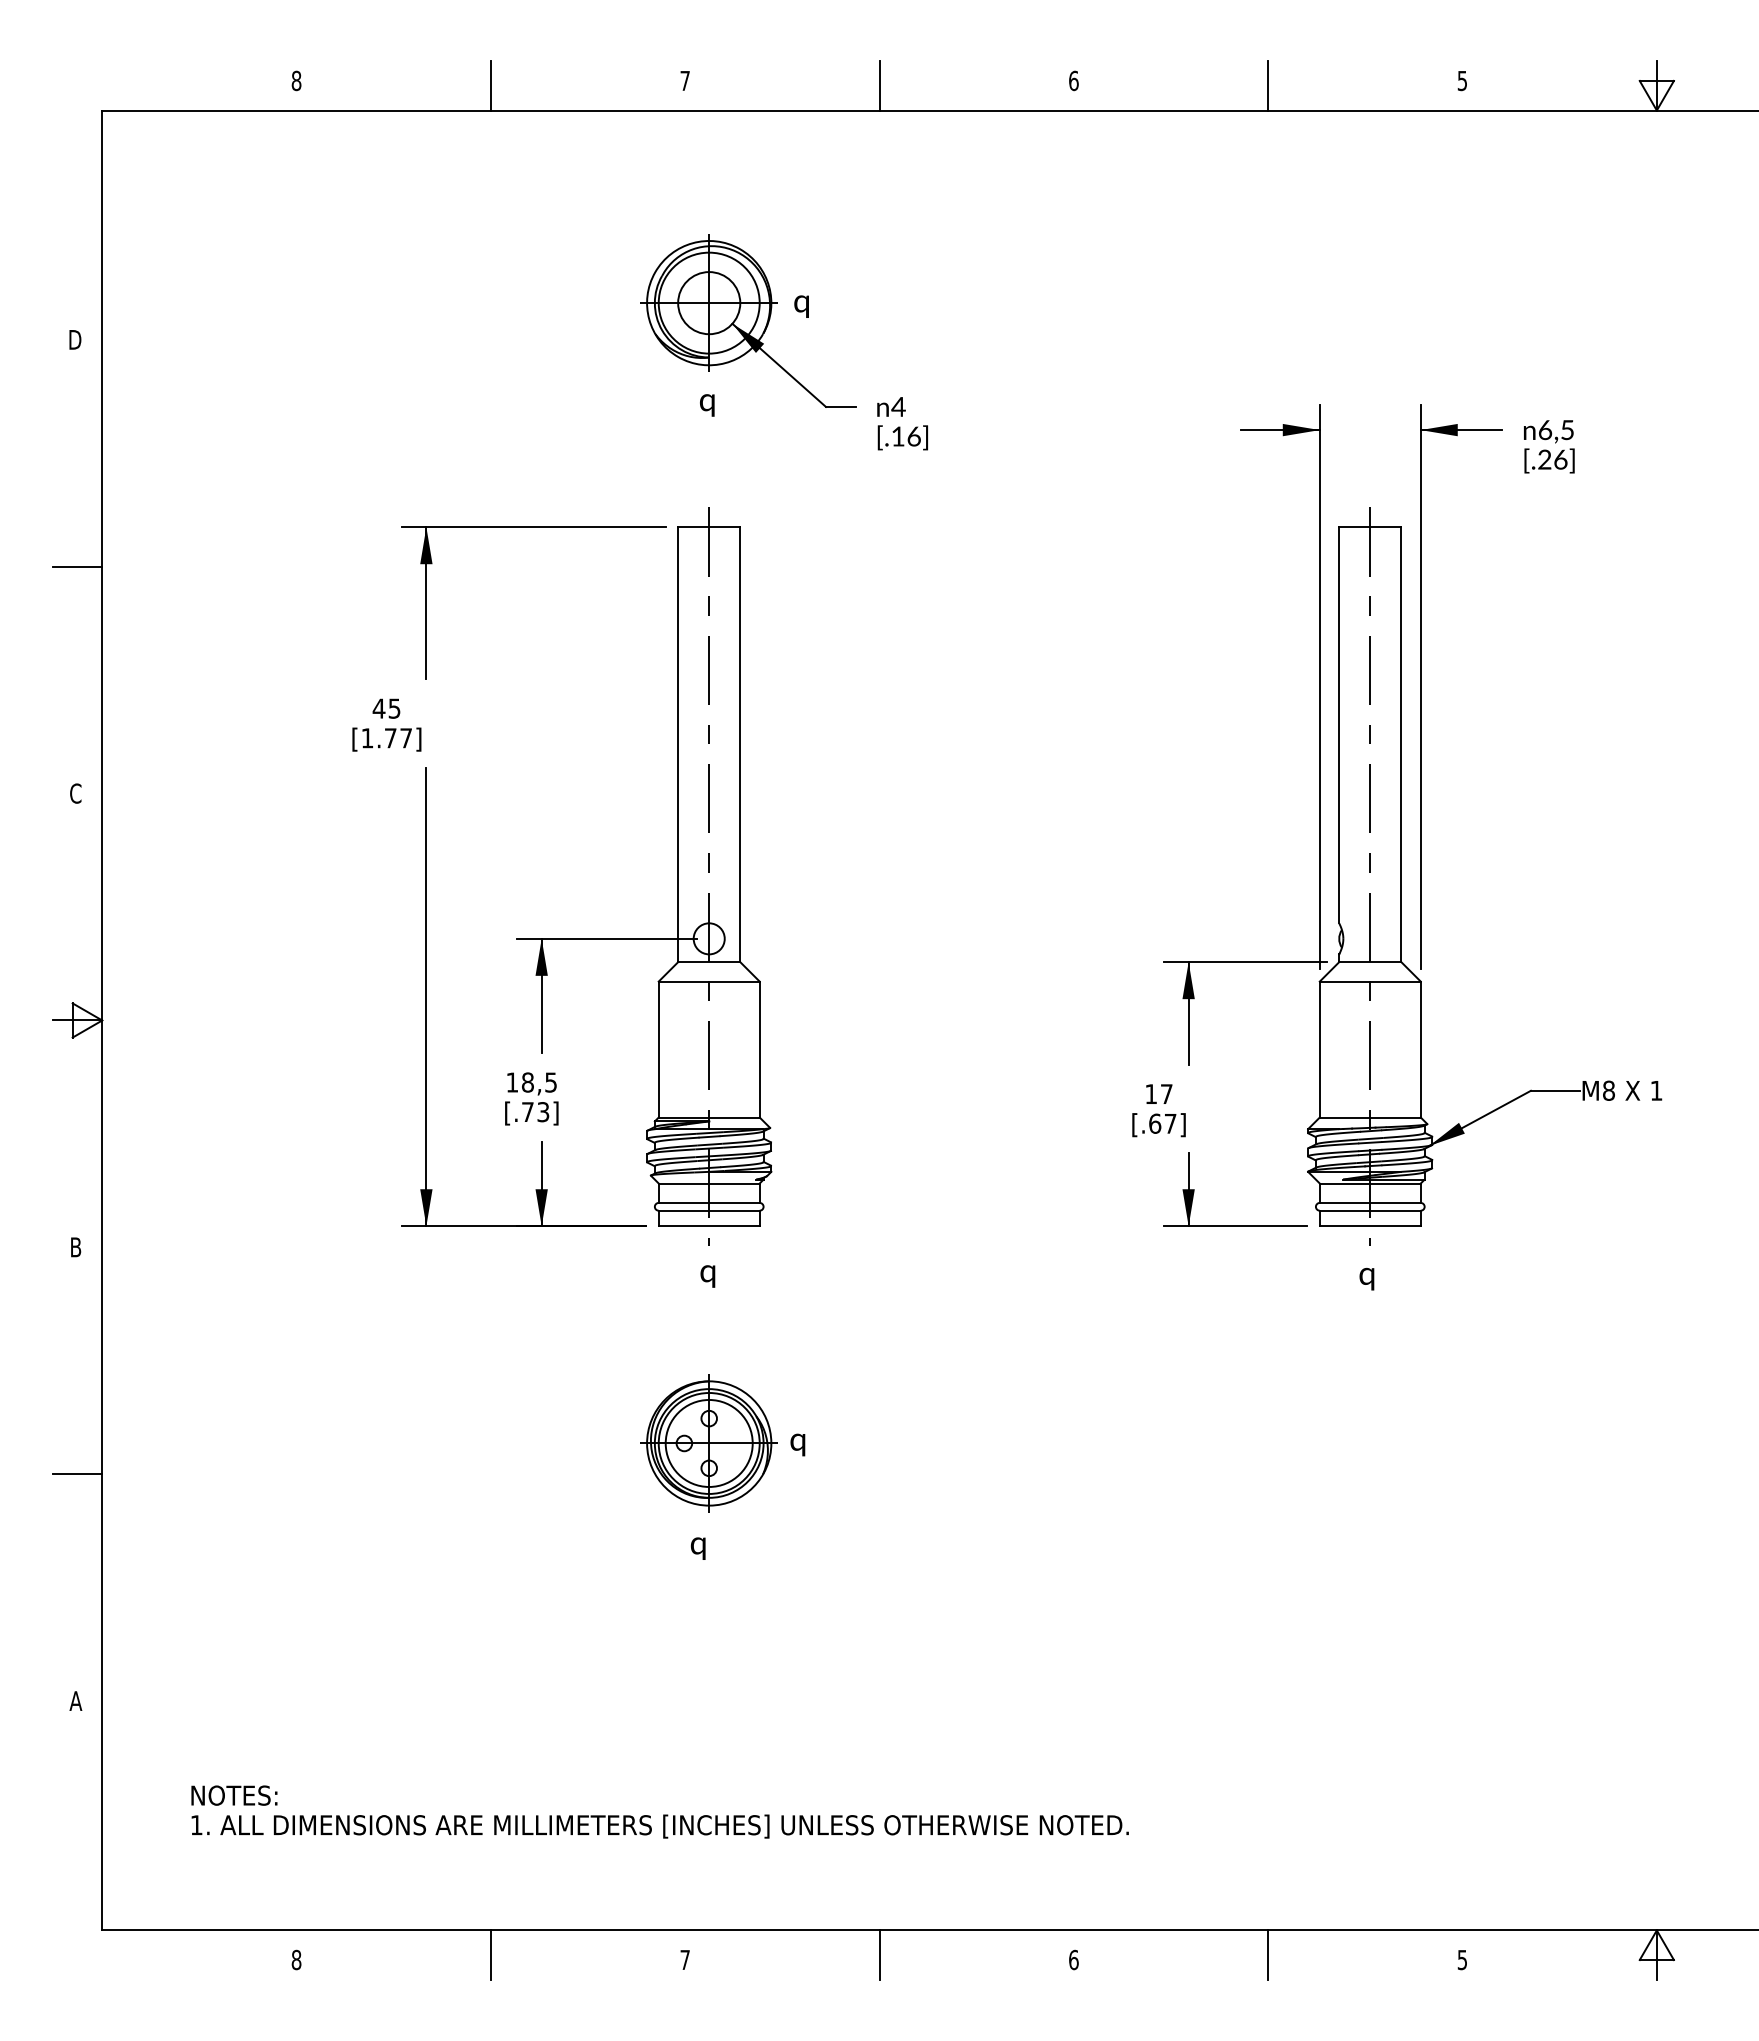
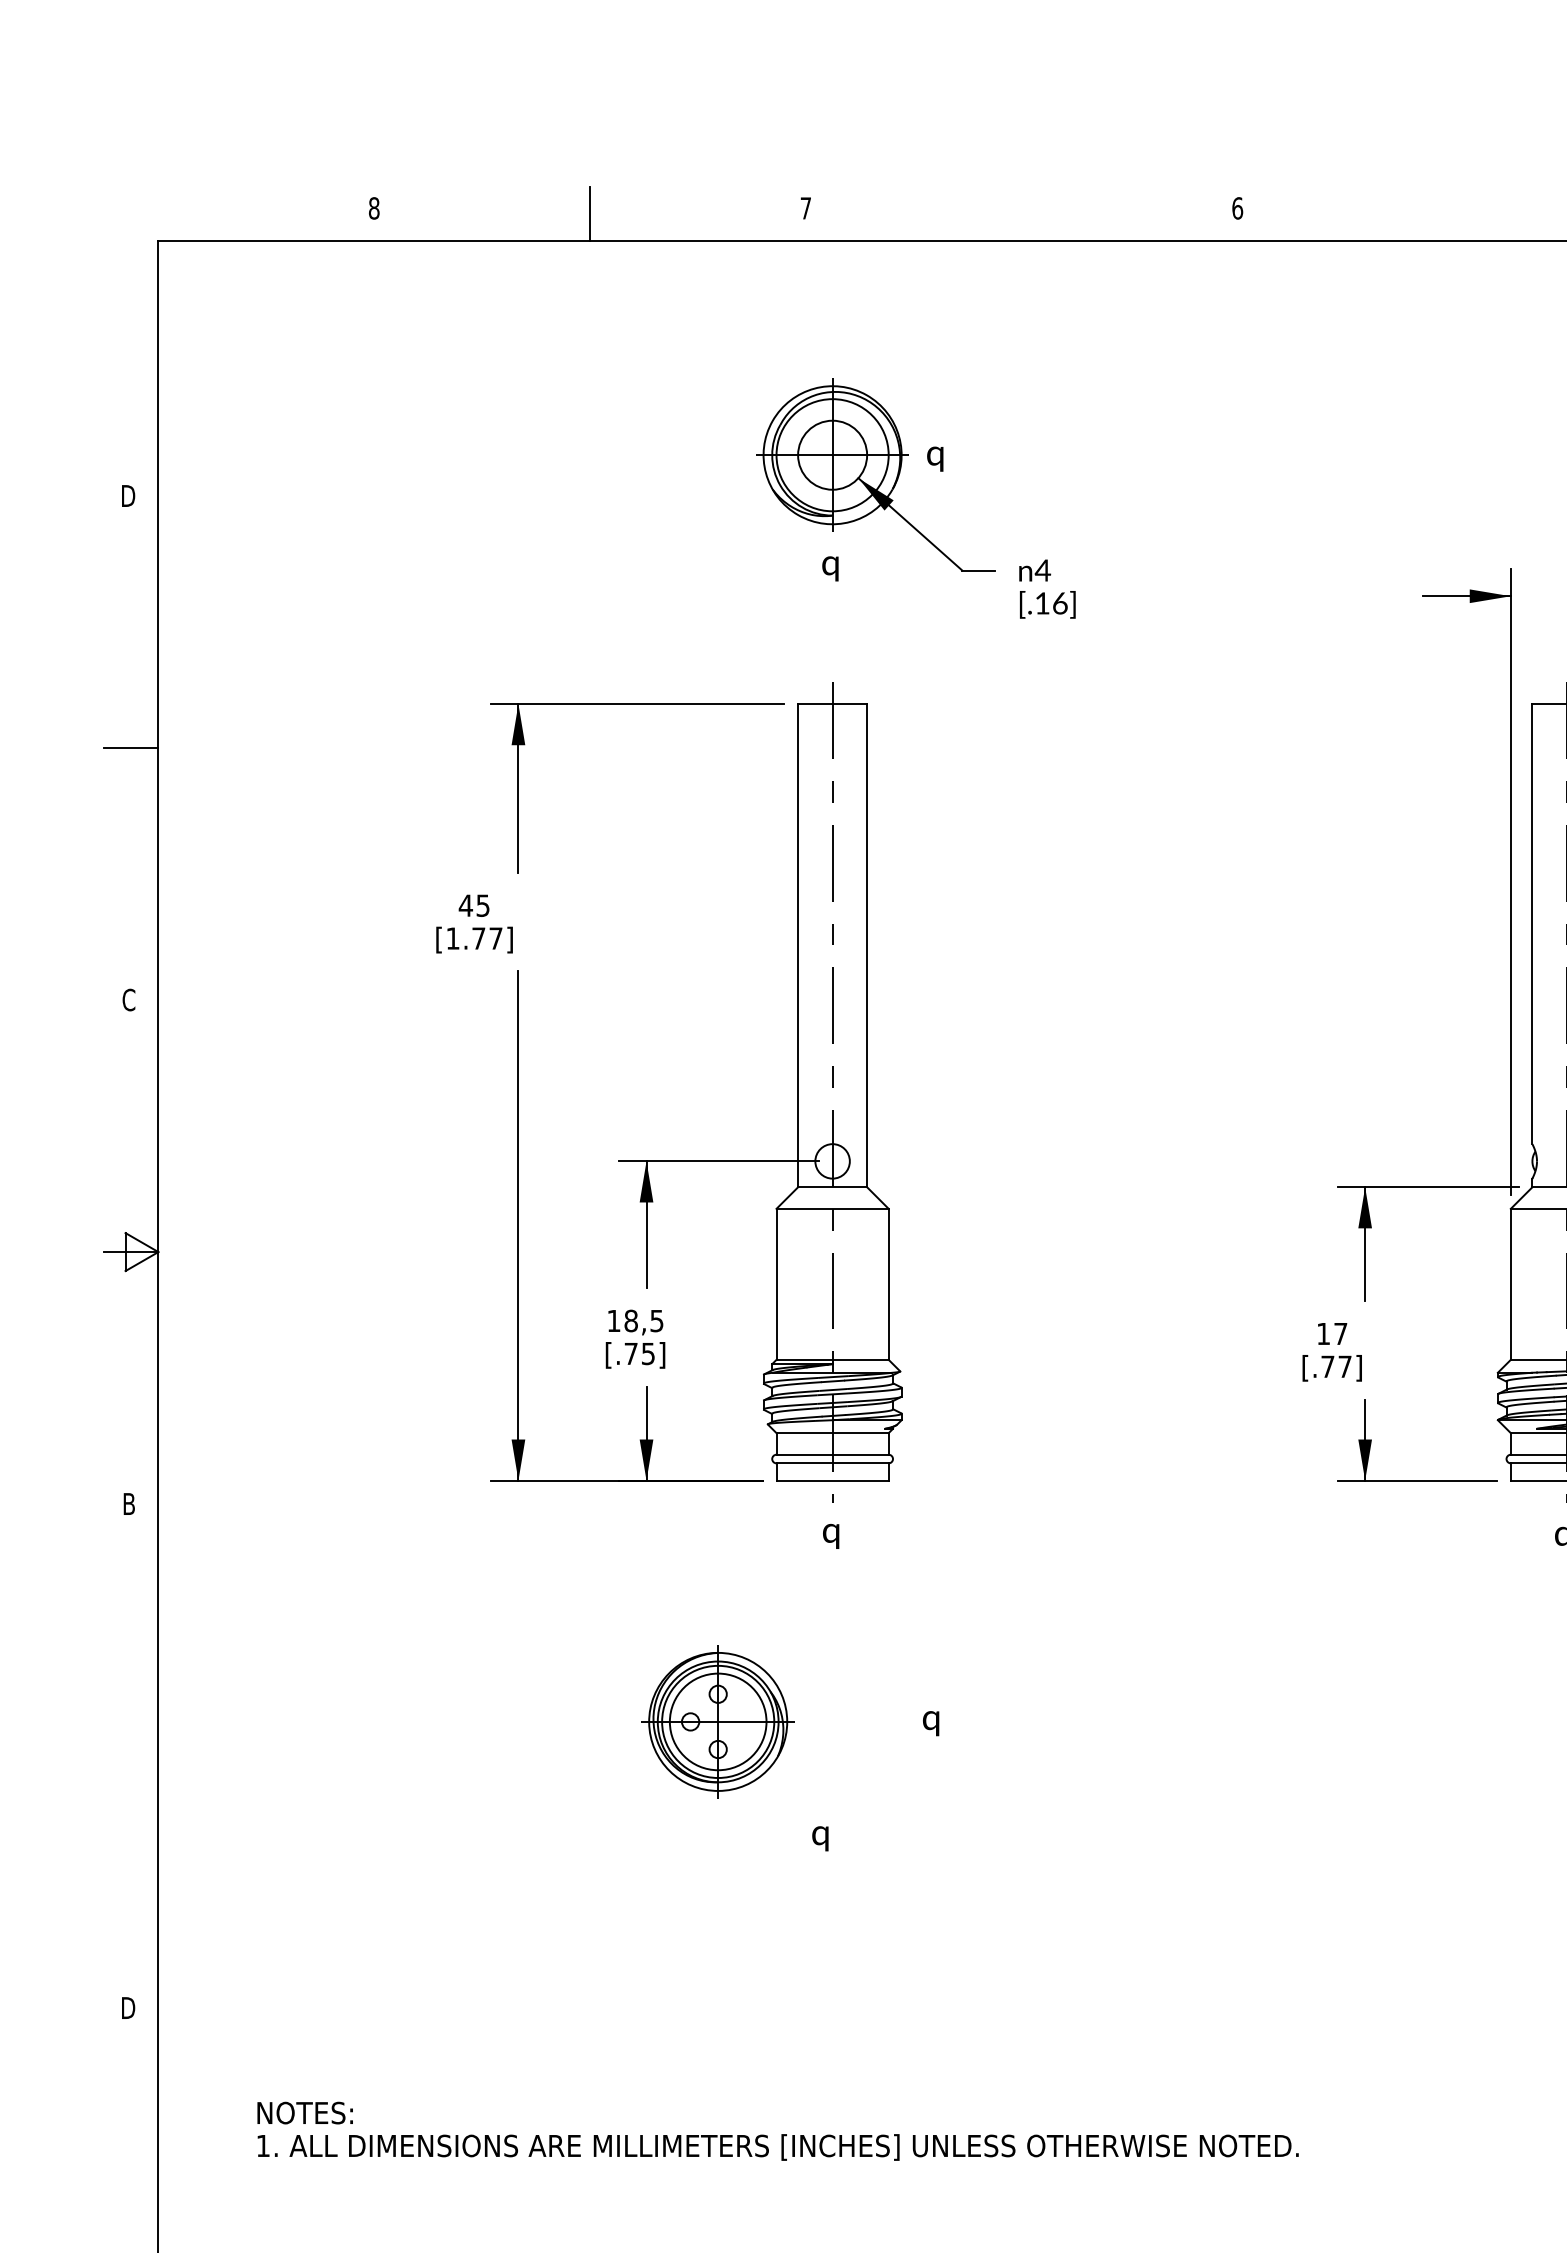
line: (879, 85) -> (1021, 213), removed
line: (1268, 85) -> (1453, 213), removed
text: (543, 1111) -> (648, 1353), [.73] -> [.75]
text: (1155, 1123) -> (1328, 1366), [.67] -> [.77]
part: (708, 1443) -> (717, 1721), moved
line: (77, 1474) -> (130, 1756), removed
text: (75, 1700) -> (128, 2007), A -> D

